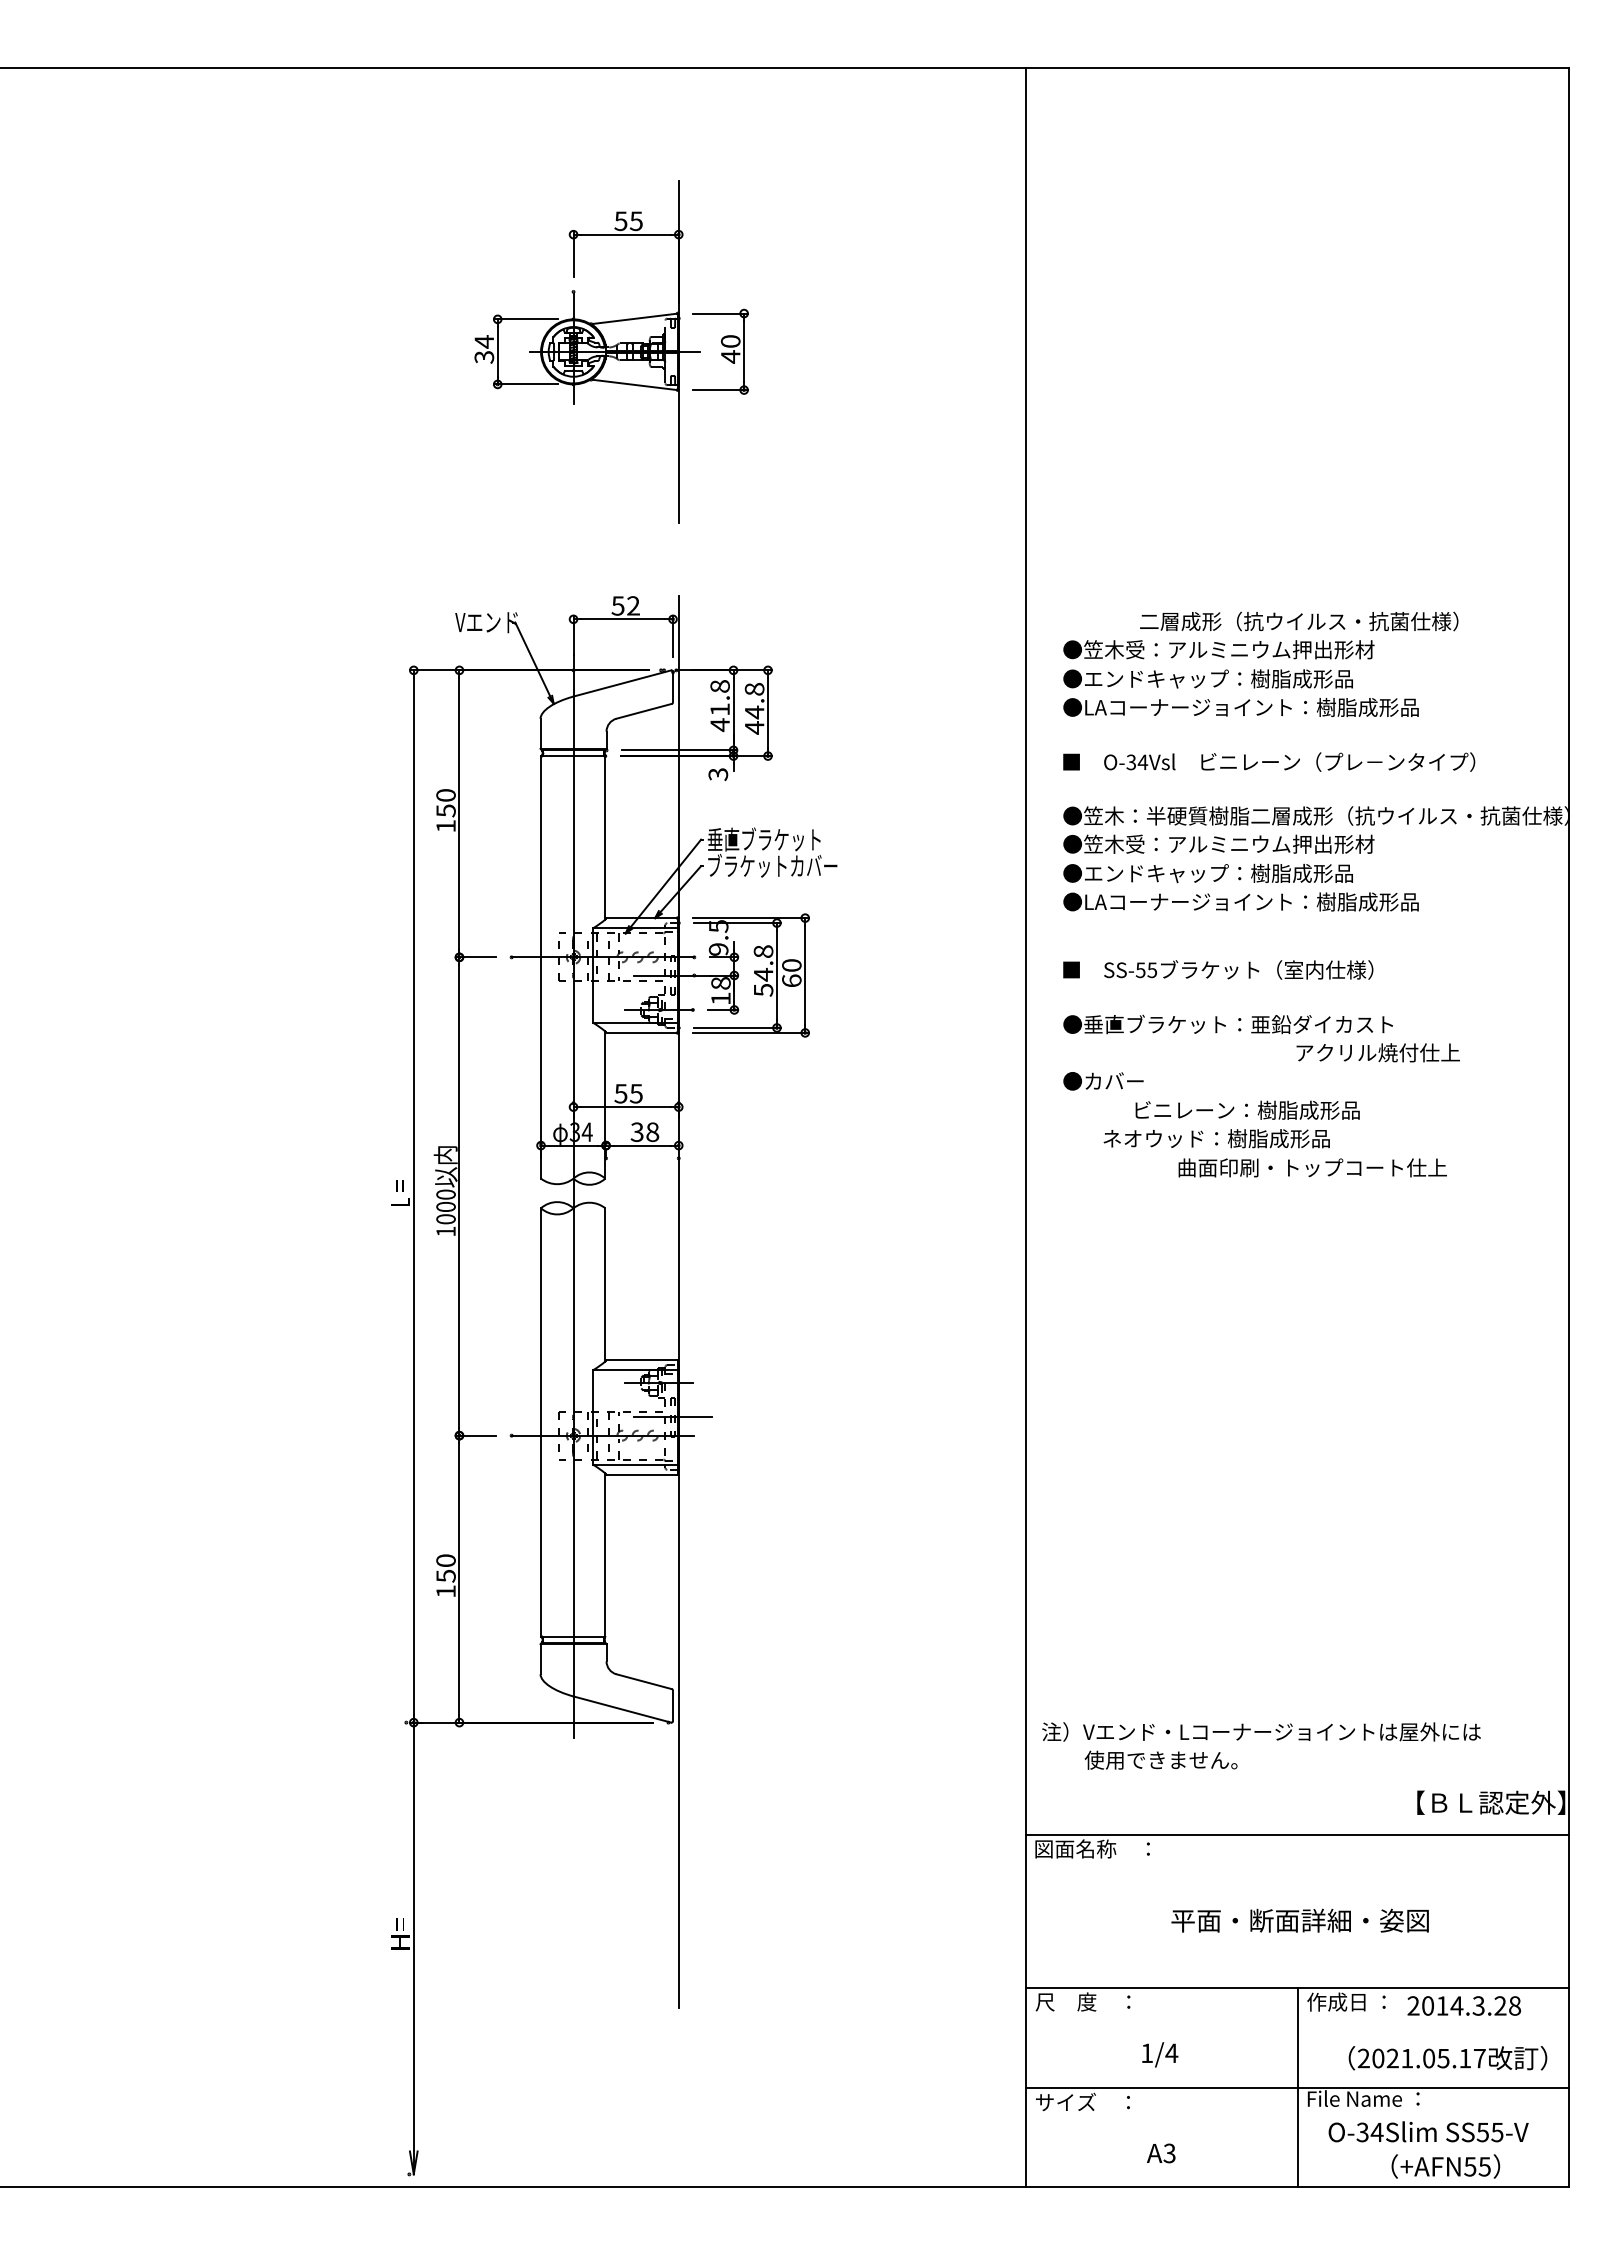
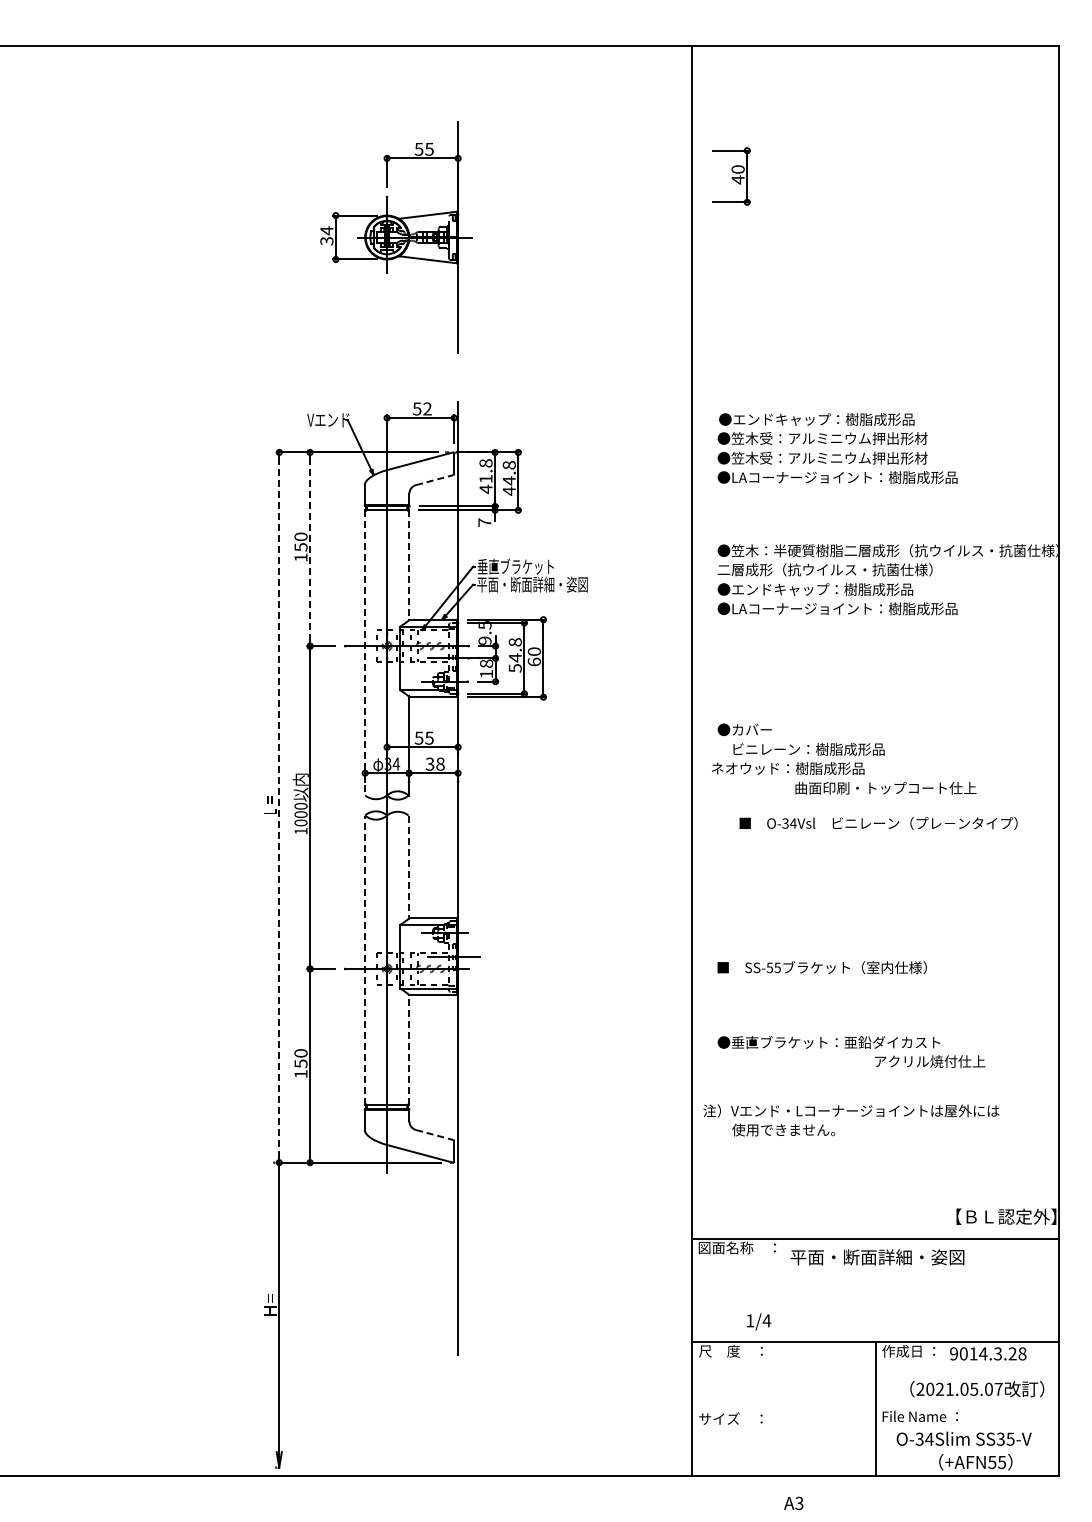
part: (720, 351) -> (731, 176), moved
text: (1261, 621) -> (851, 419), 二層成形（抗ウイルス・抗菌仕様） -> ●エンドキャップ：樹脂成形品
text: (1229, 677) -> (829, 457), ●エンドキャップ：樹脂成形品 -> ●笠木受：アルミニウム押出形材
line: (645, 710) -> (435, 479), solid -> dashed
text: (1269, 760) -> (878, 822), moved
text: (717, 774) -> (484, 522), 3 -> 7
line: (460, 814) -> (310, 549), solid -> dashed
line: (605, 839) -> (408, 566), solid -> dashed
text: (1221, 843) -> (824, 569), ●笠木受：アルミニウム押出形材 -> 二層成形（抗ウイルス・抗菌仕様）
text: (788, 865) -> (532, 584), ブラケットカバー -> 平面・断面詳細・姿図
line: (541, 966) -> (365, 652), solid -> dashed
text: (1217, 969) -> (821, 967), moved
text: (1261, 1037) -> (851, 1051), moved
text: (1232, 1123) -> (798, 758), moved
line: (414, 1196) -> (279, 807), solid -> dashed
line: (605, 1285) -> (408, 867), solid -> dashed
line: (541, 1423) -> (365, 960), solid -> dashed
line: (605, 1554) -> (408, 1049), solid -> dashed
line: (645, 1682) -> (435, 1135), solid -> dashed
text: (1261, 1746) -> (851, 1120), moved
text: (1300, 1920) -> (877, 1257), moved
text: (1412, 2006) -> (953, 1354), 2014.3.28 -> 9014.3.28
text: (1160, 2054) -> (759, 1321), moved
text: (1464, 2057) -> (988, 1388), 2021.05.17 -> 2021.05.07
line: (1297, 2088) -> (875, 1409), removed
text: (1482, 2131) -> (1000, 1438), SS55-V -> SS35-V
text: (1160, 2152) -> (793, 1502), moved

